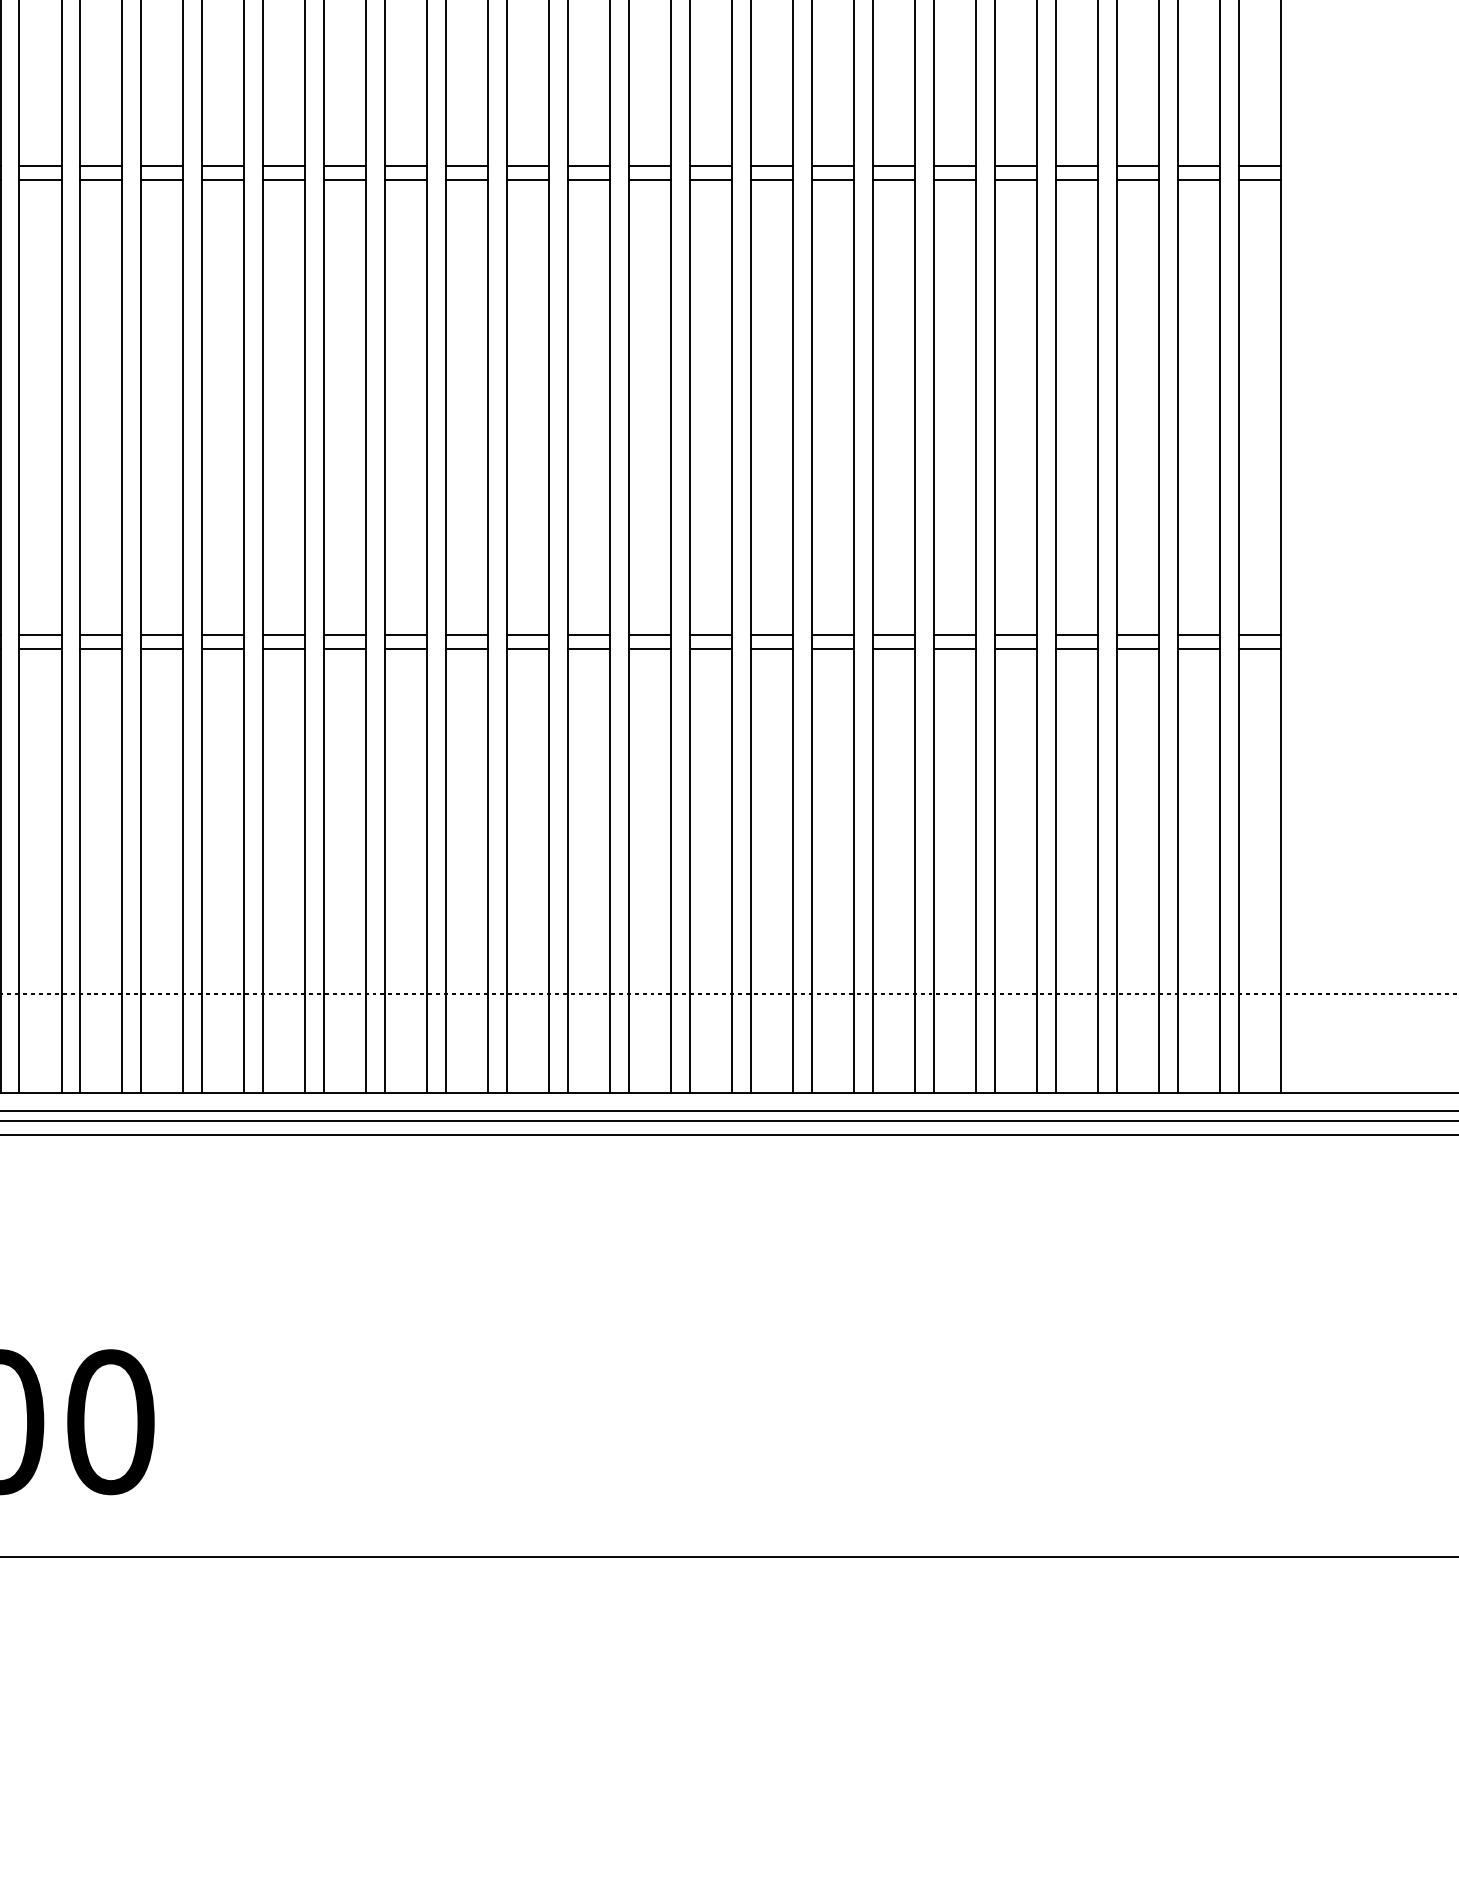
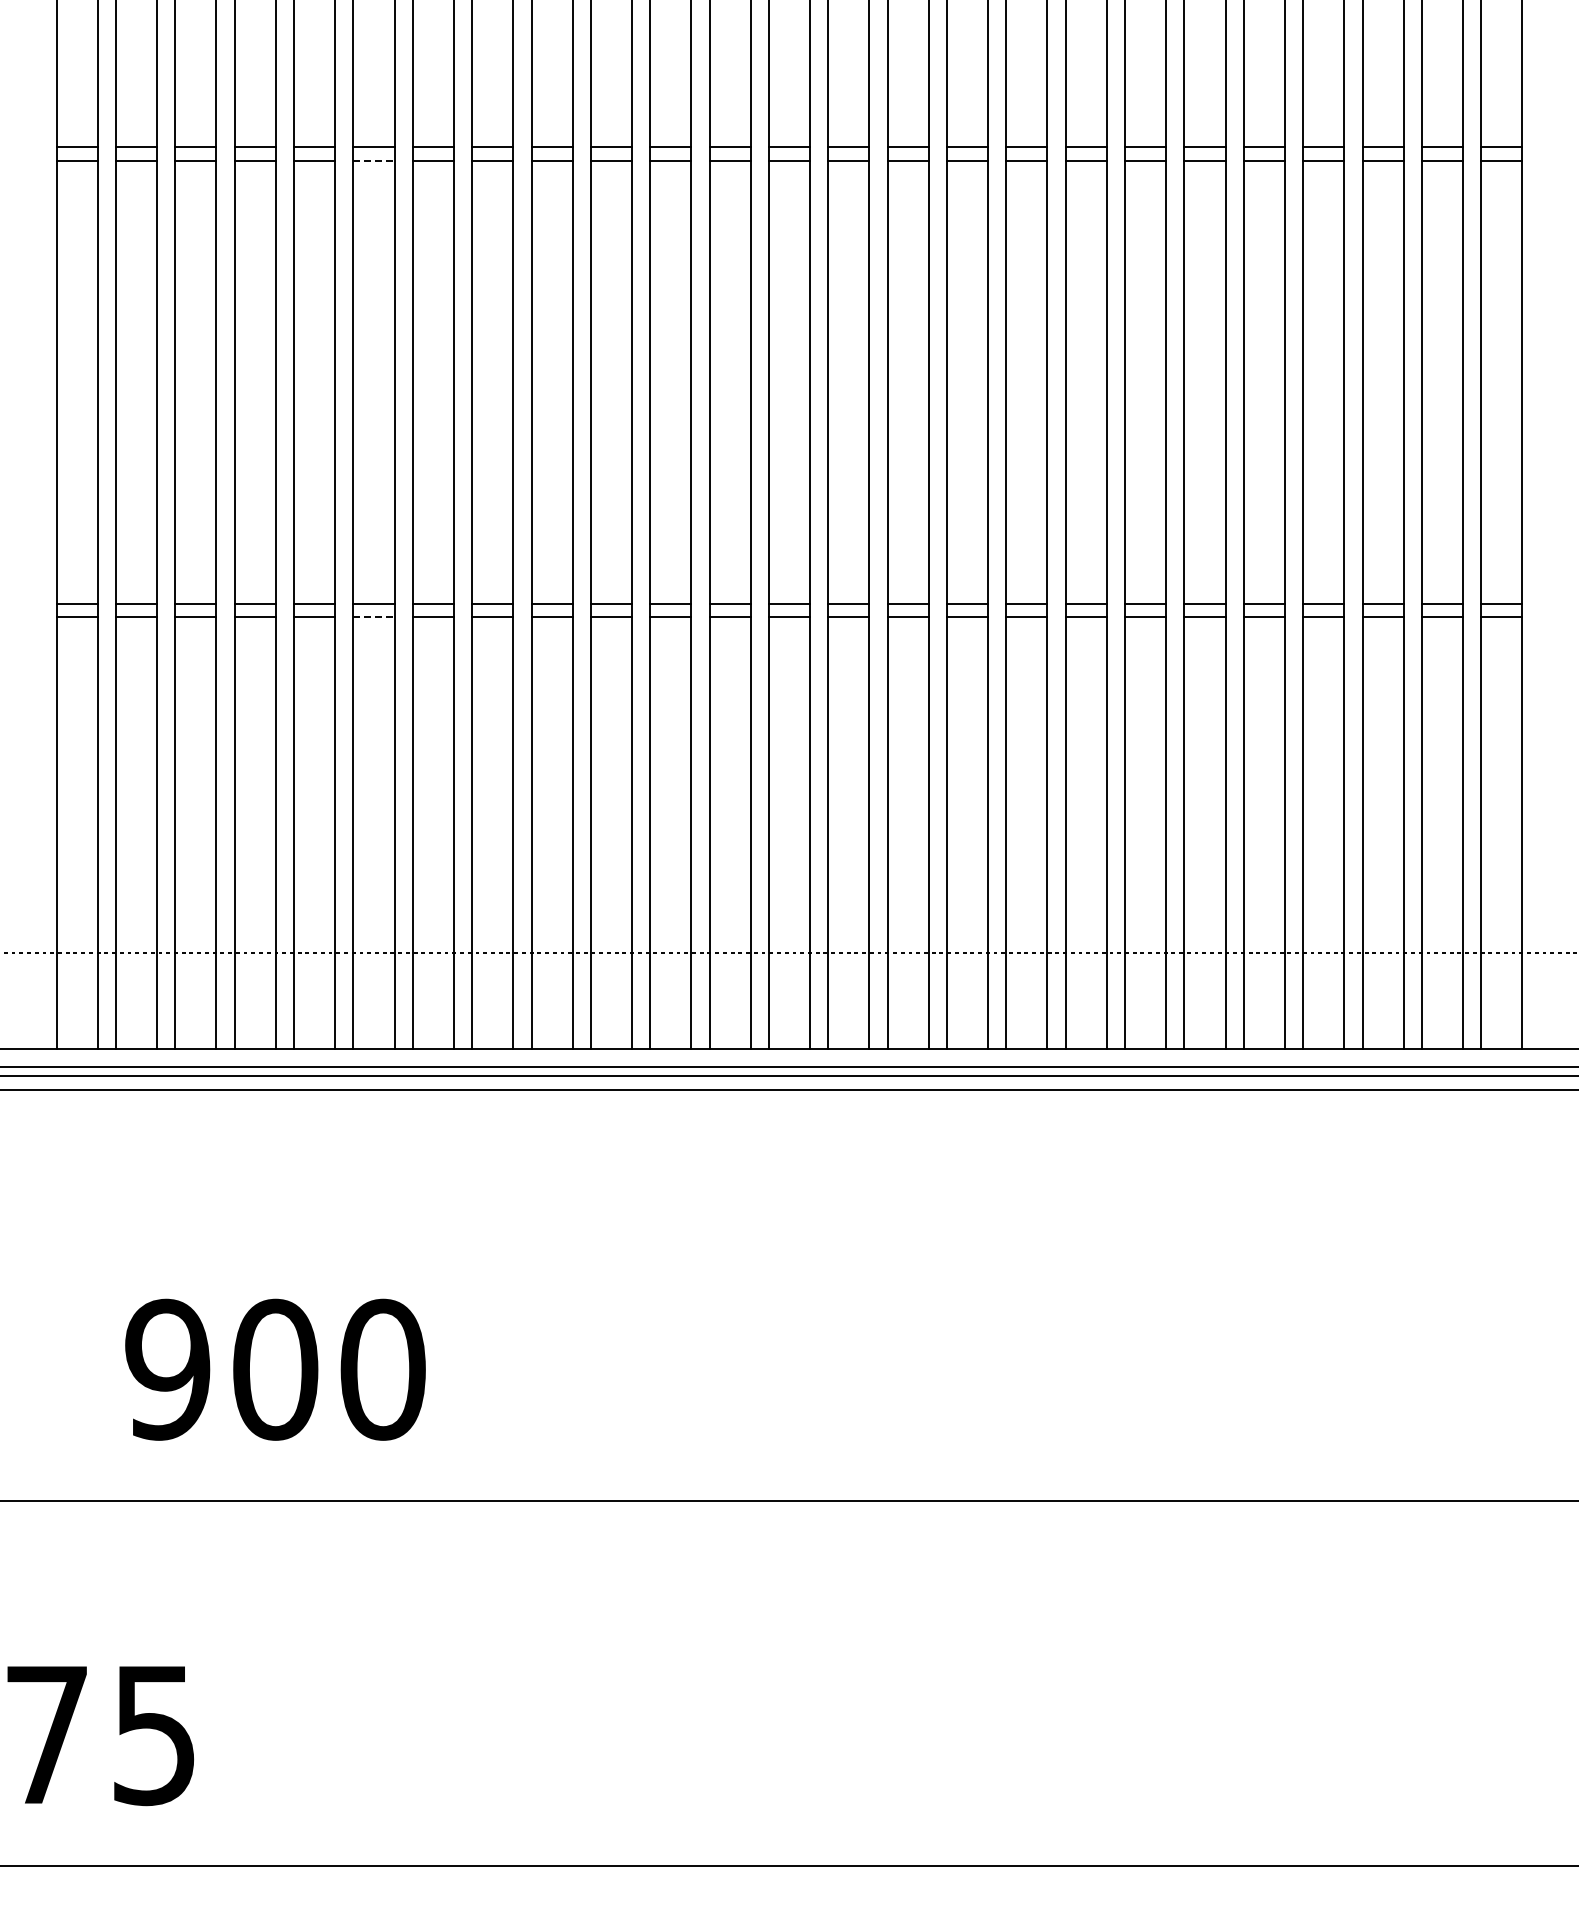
line: (100, 179) -> (373, 160), solid -> dashed
line: (100, 649) -> (373, 617), solid -> dashed

